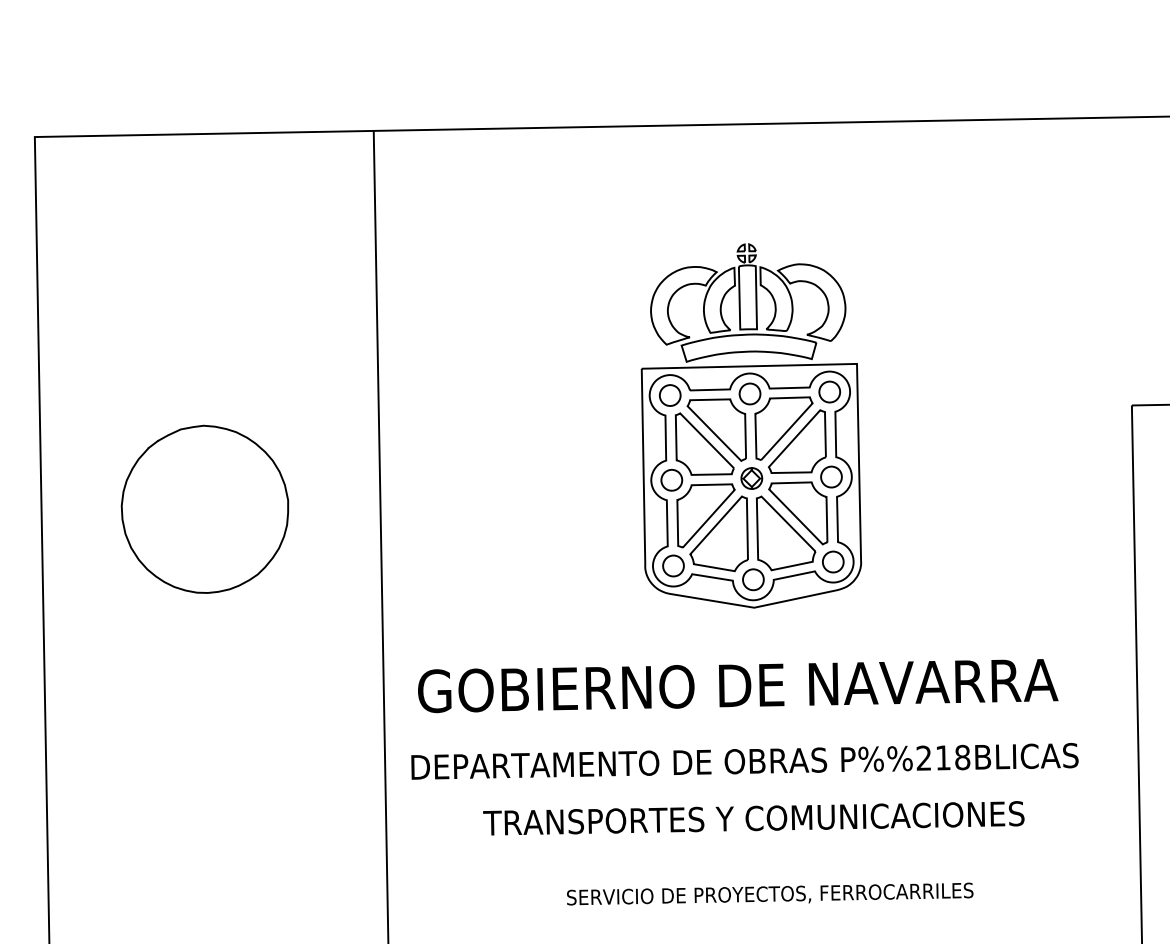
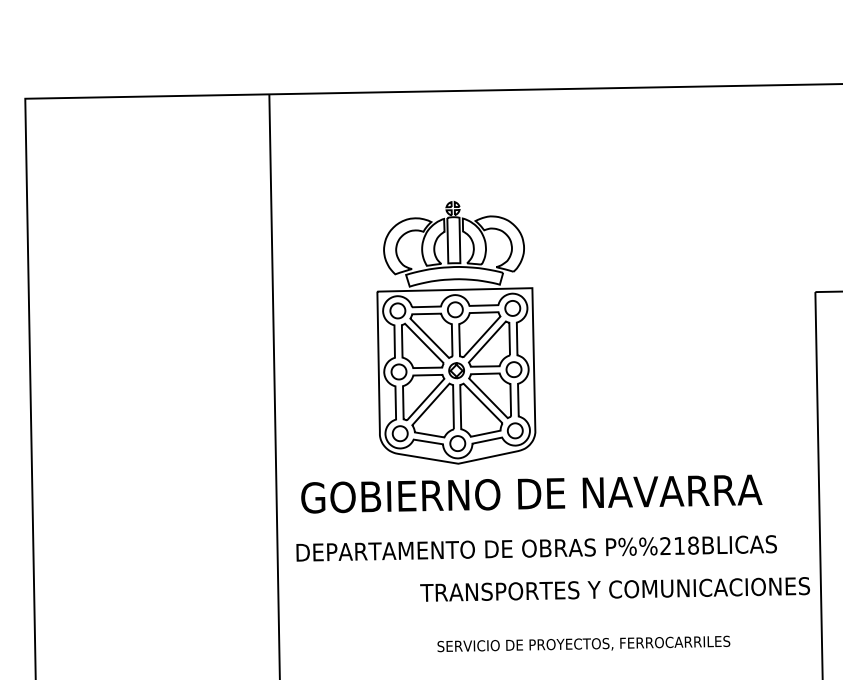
part: (751, 425) -> (456, 332), moved
part: (204, 508) -> (147, 366), removed
text: (753, 818) -> (614, 589), moved
text: (769, 893) -> (583, 643), moved

